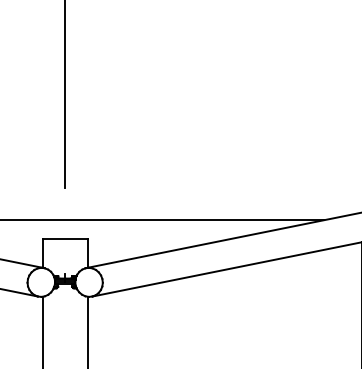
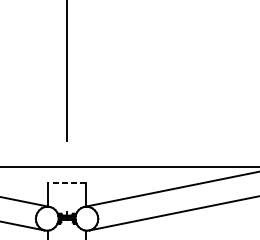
line: (65, 239) -> (67, 183), solid -> dashed

